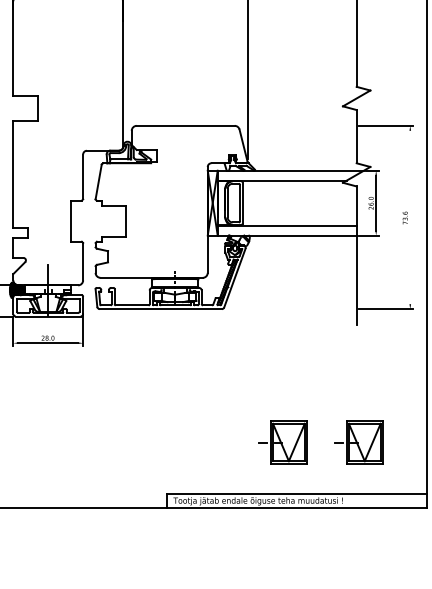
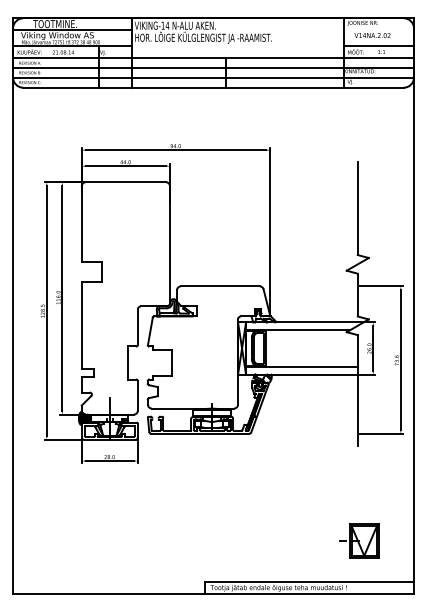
line: (409, 216) -> (400, 359), added
part: (282, 441) -> (298, 540), removed

